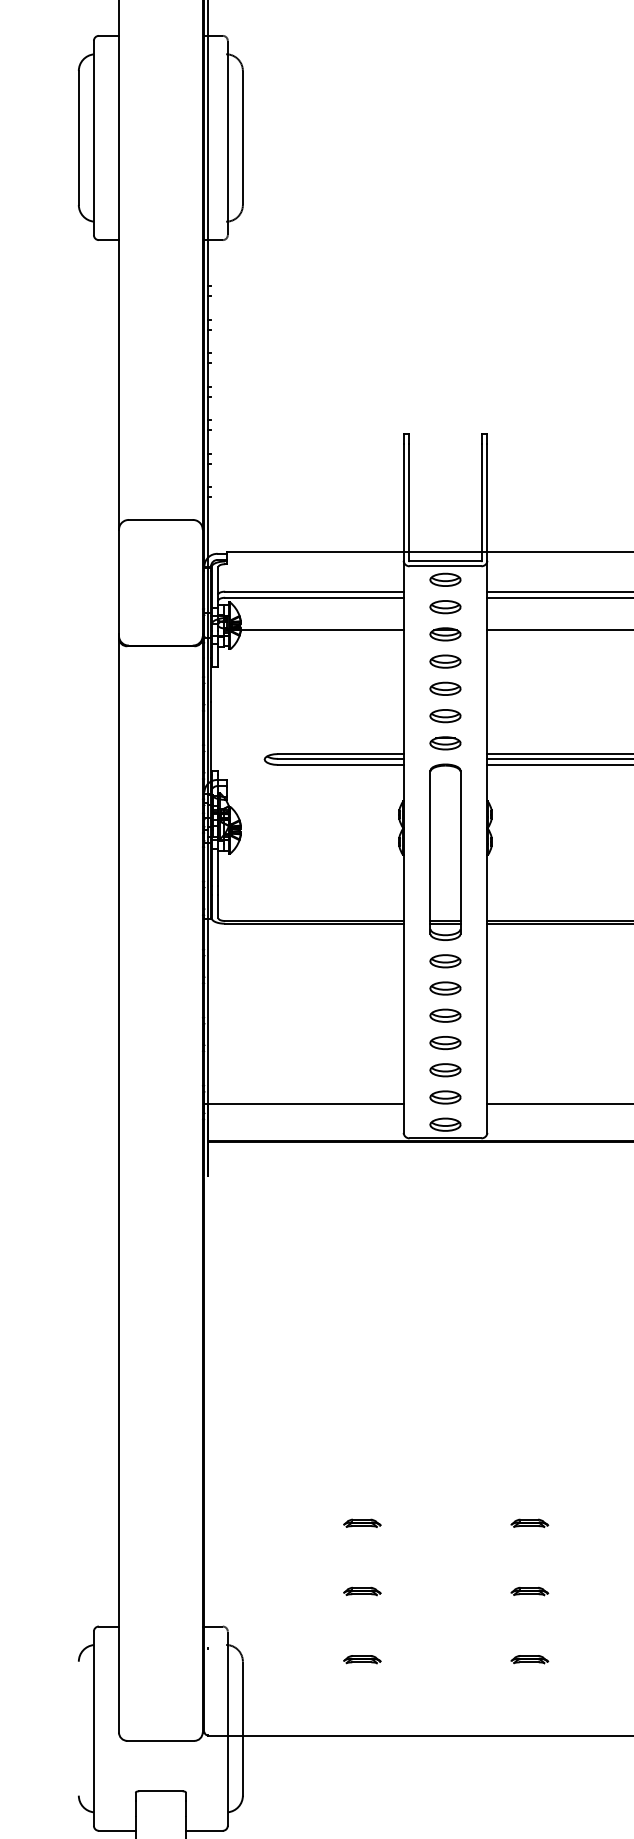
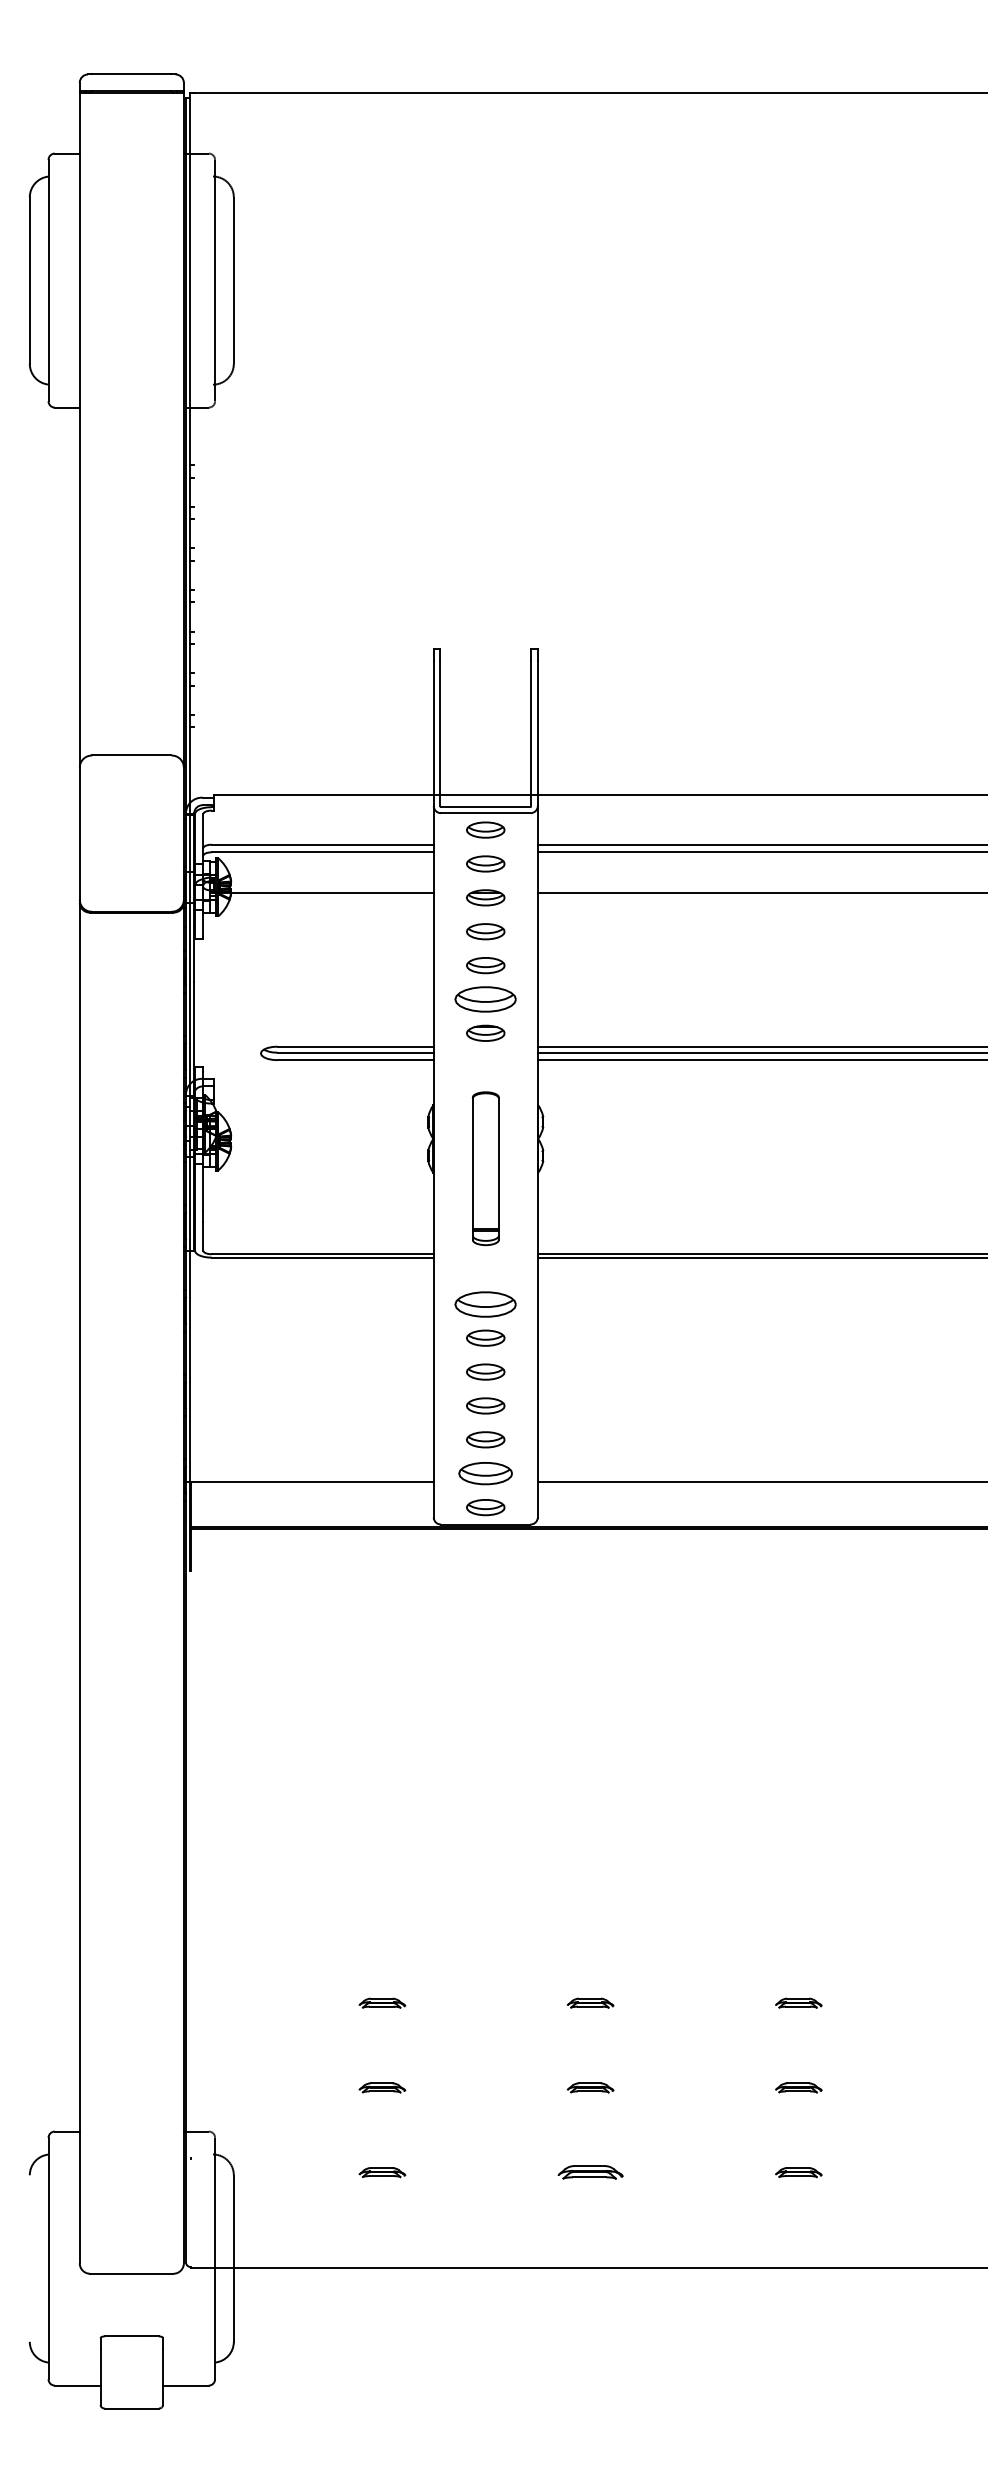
part: (445, 716) -> (485, 999), size x1.6
part: (445, 852) -> (485, 1168), size x0.7
part: (445, 960) -> (485, 1303), size x1.6
part: (445, 1097) -> (485, 1473), size x1.4
part: (529, 1659) -> (590, 2172), size x1.4

